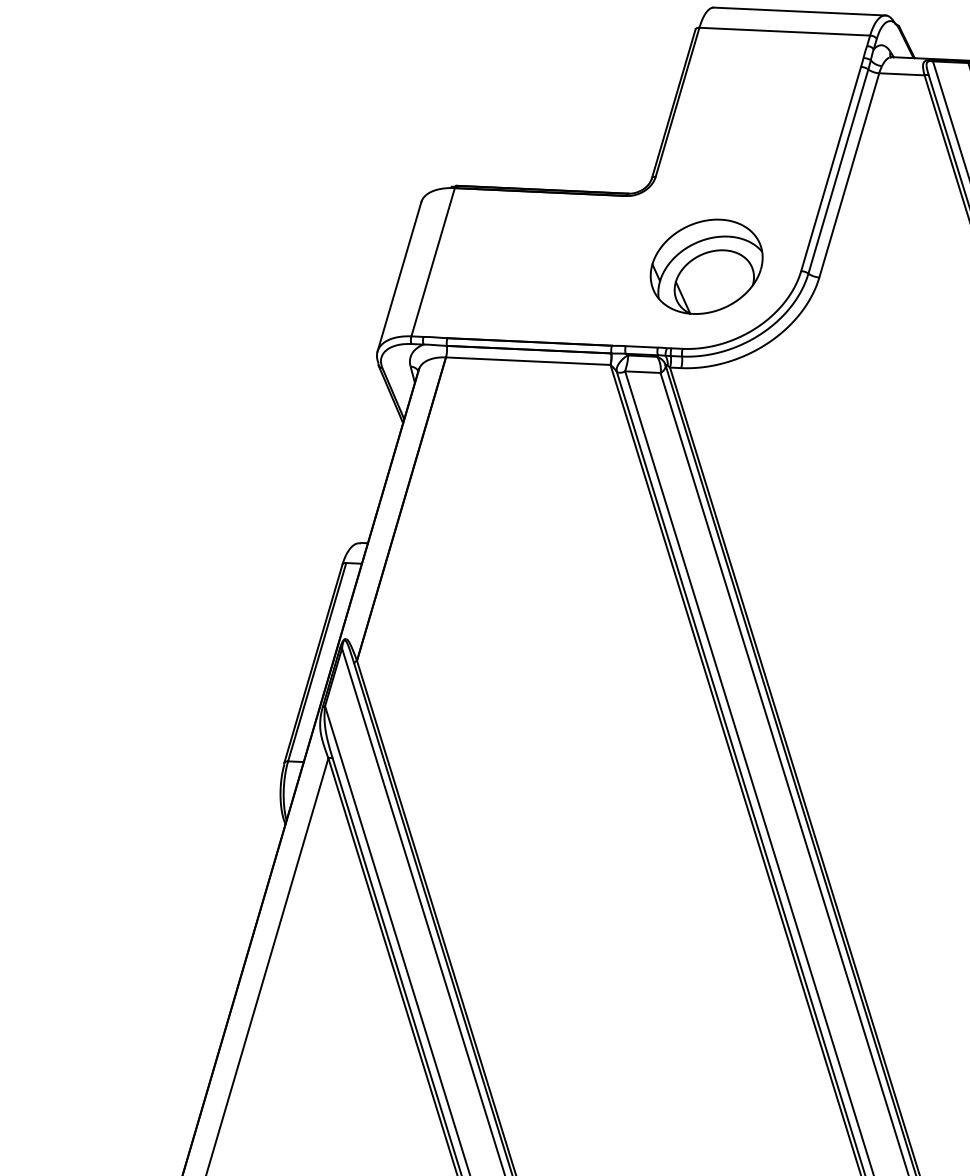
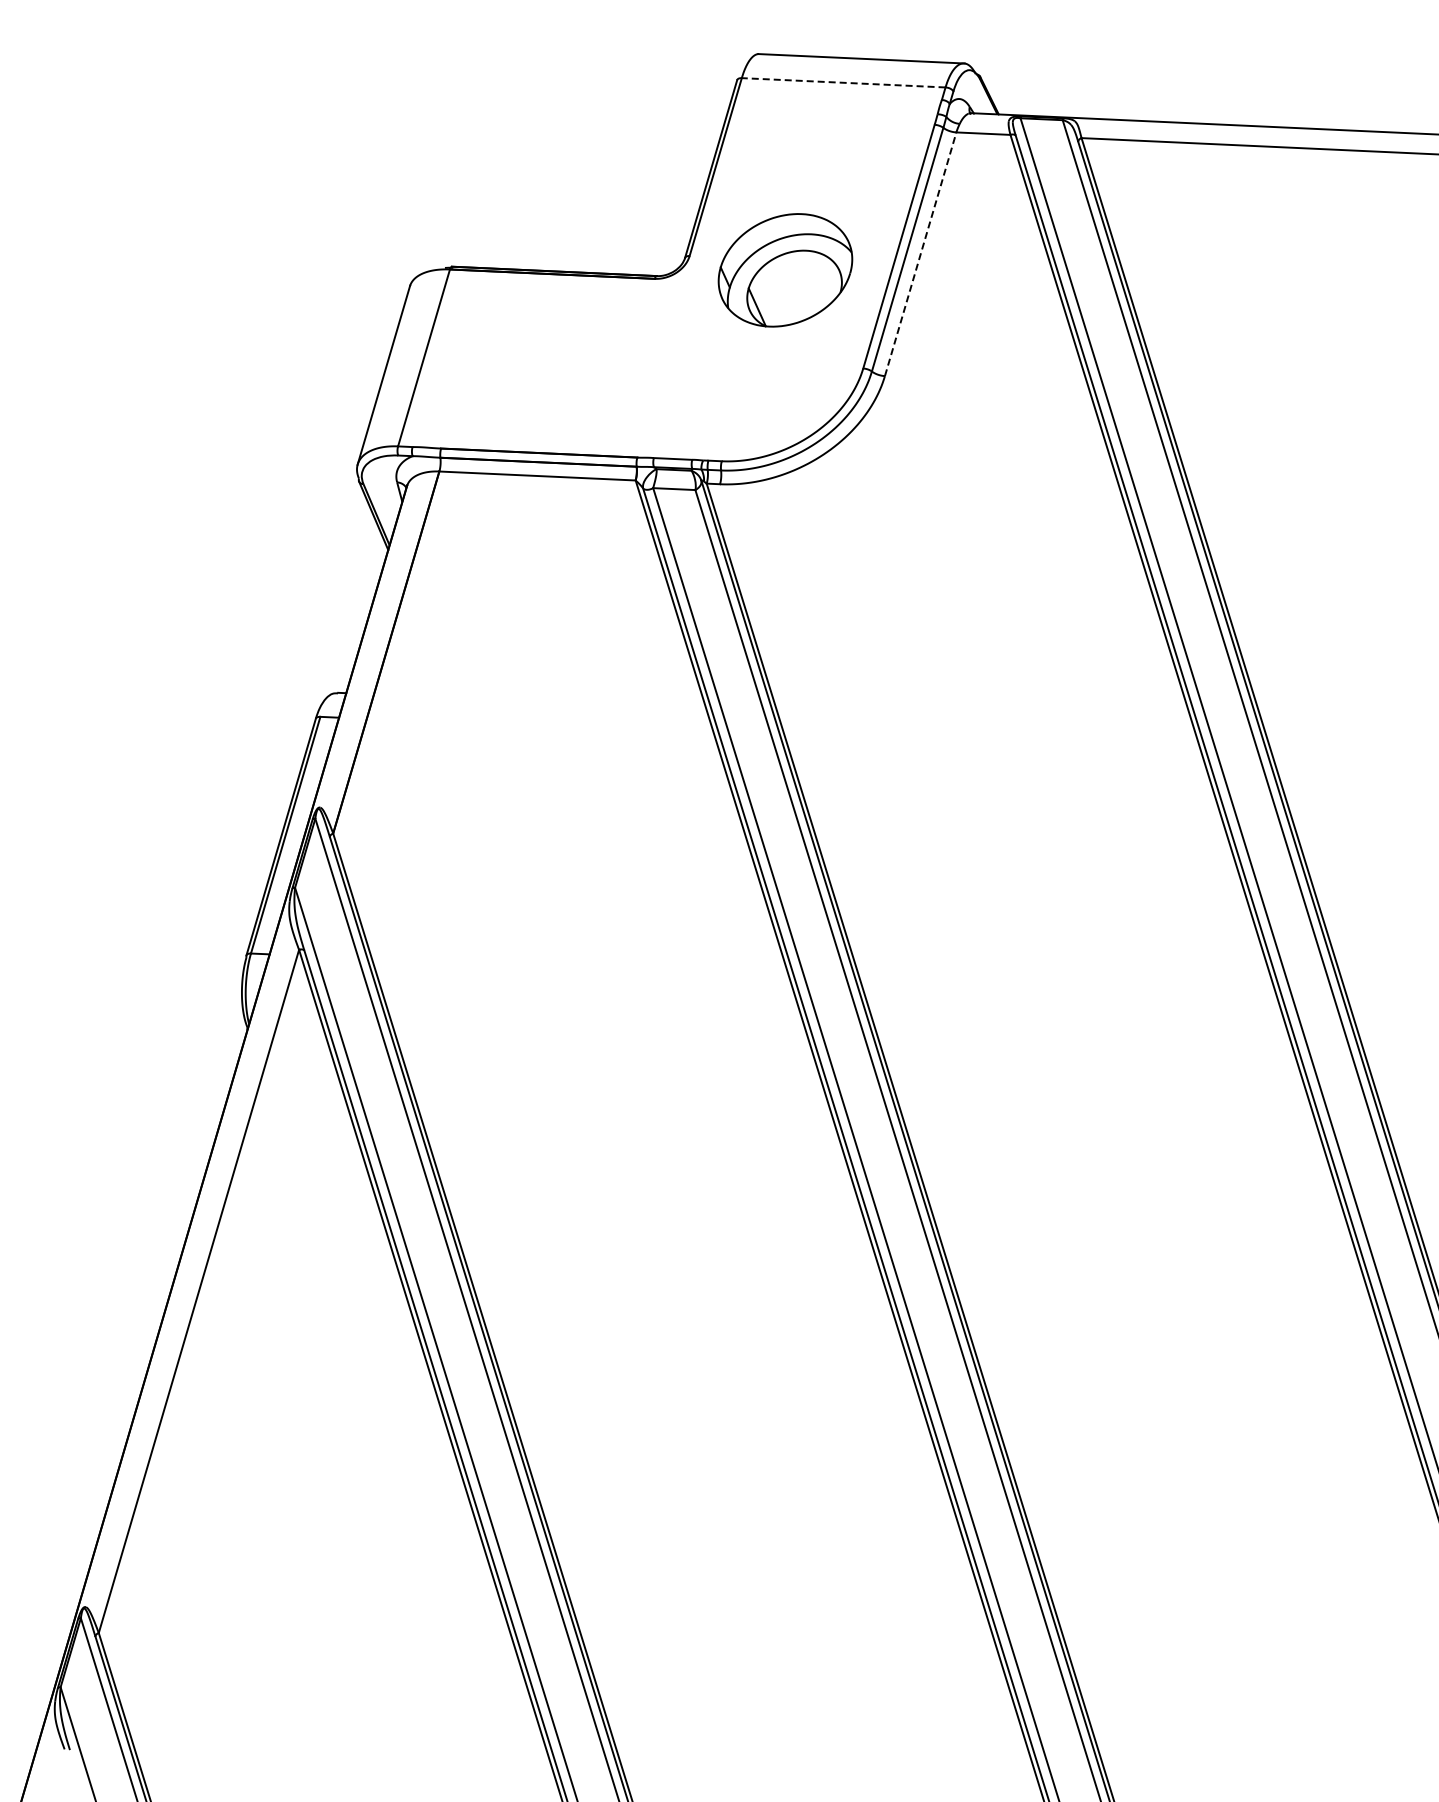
line: (784, 31) -> (843, 82), solid -> dashed
line: (849, 175) -> (920, 254), solid -> dashed
part: (706, 266) -> (785, 270), moved

